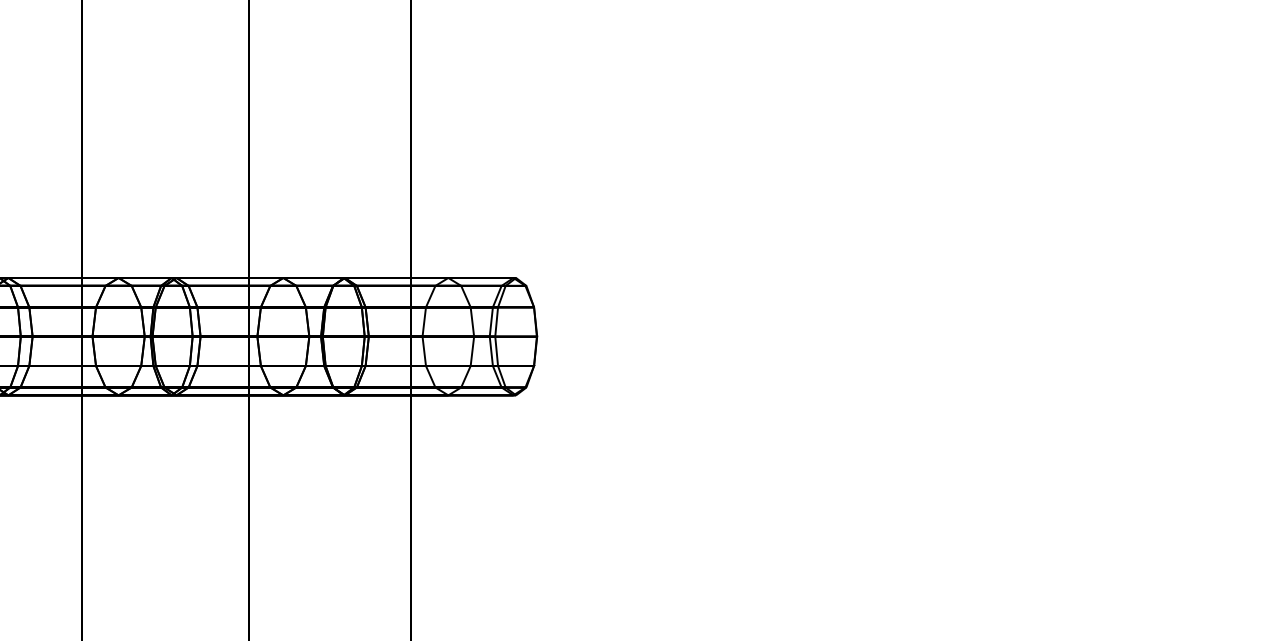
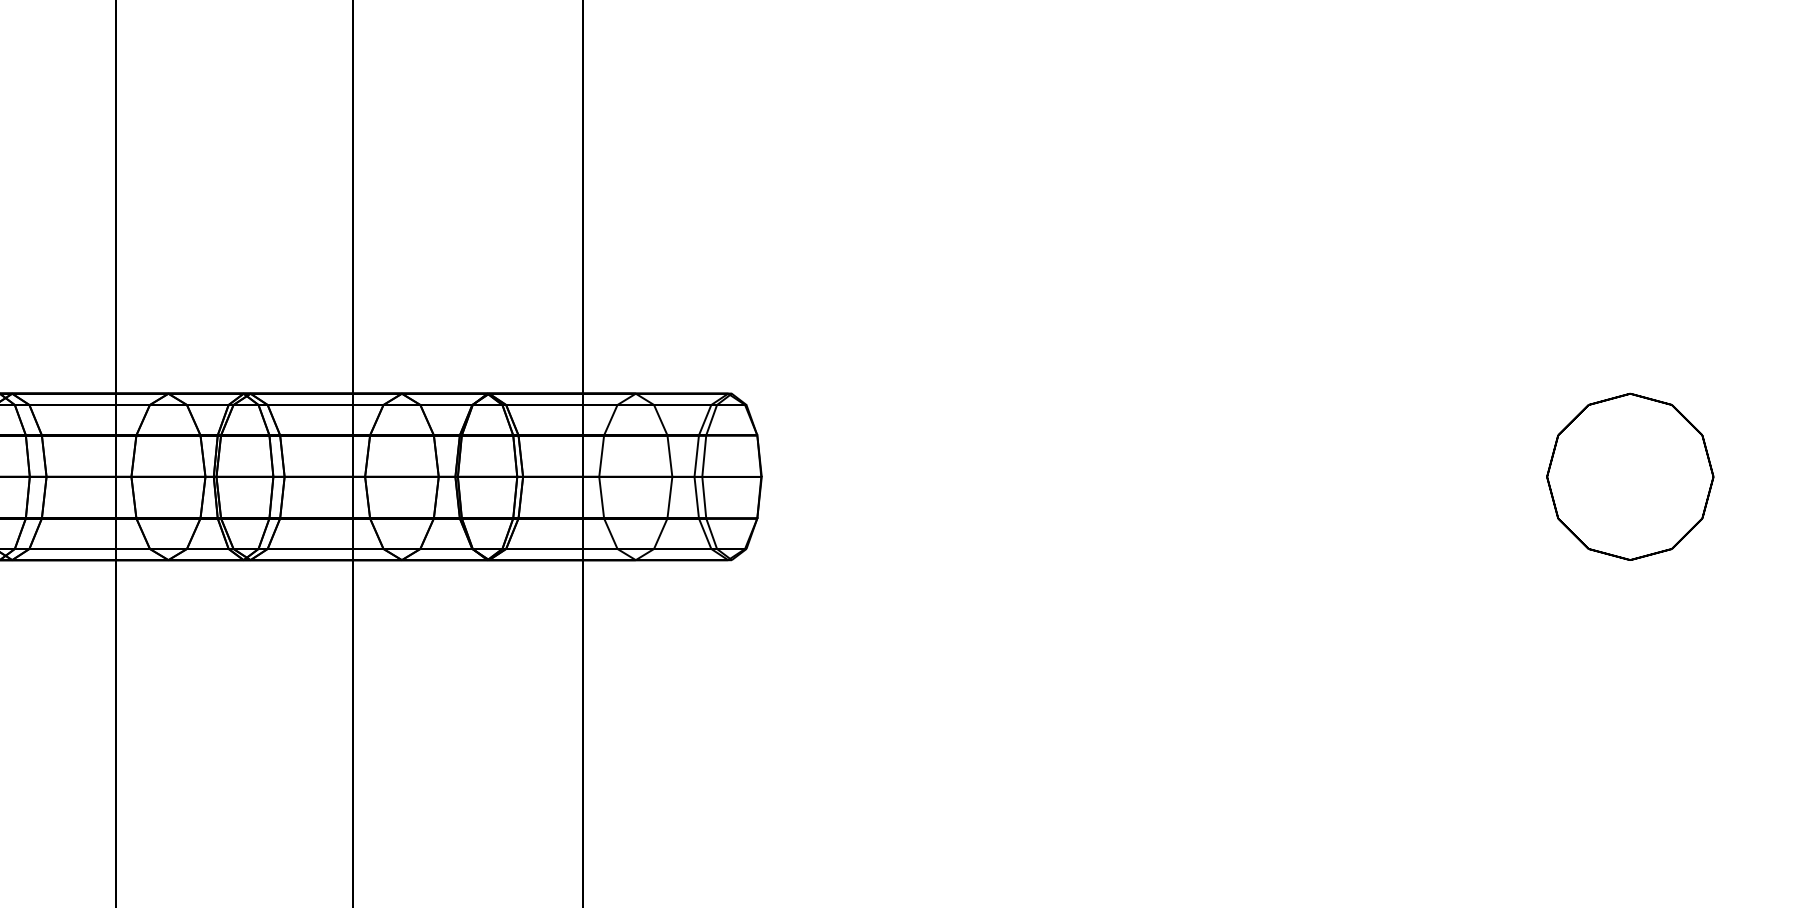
part: (1150, 336) -> (1630, 476), added

